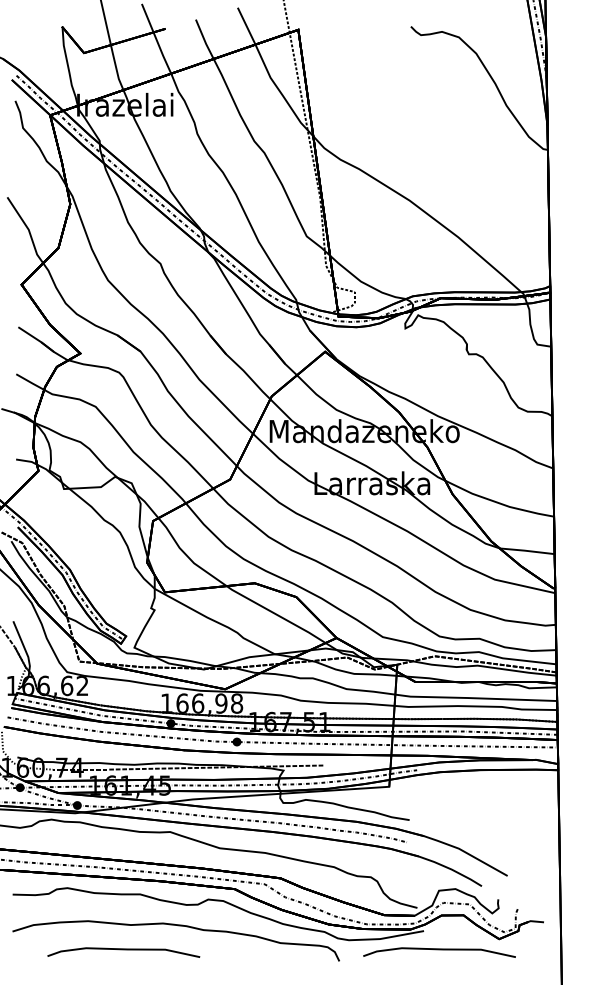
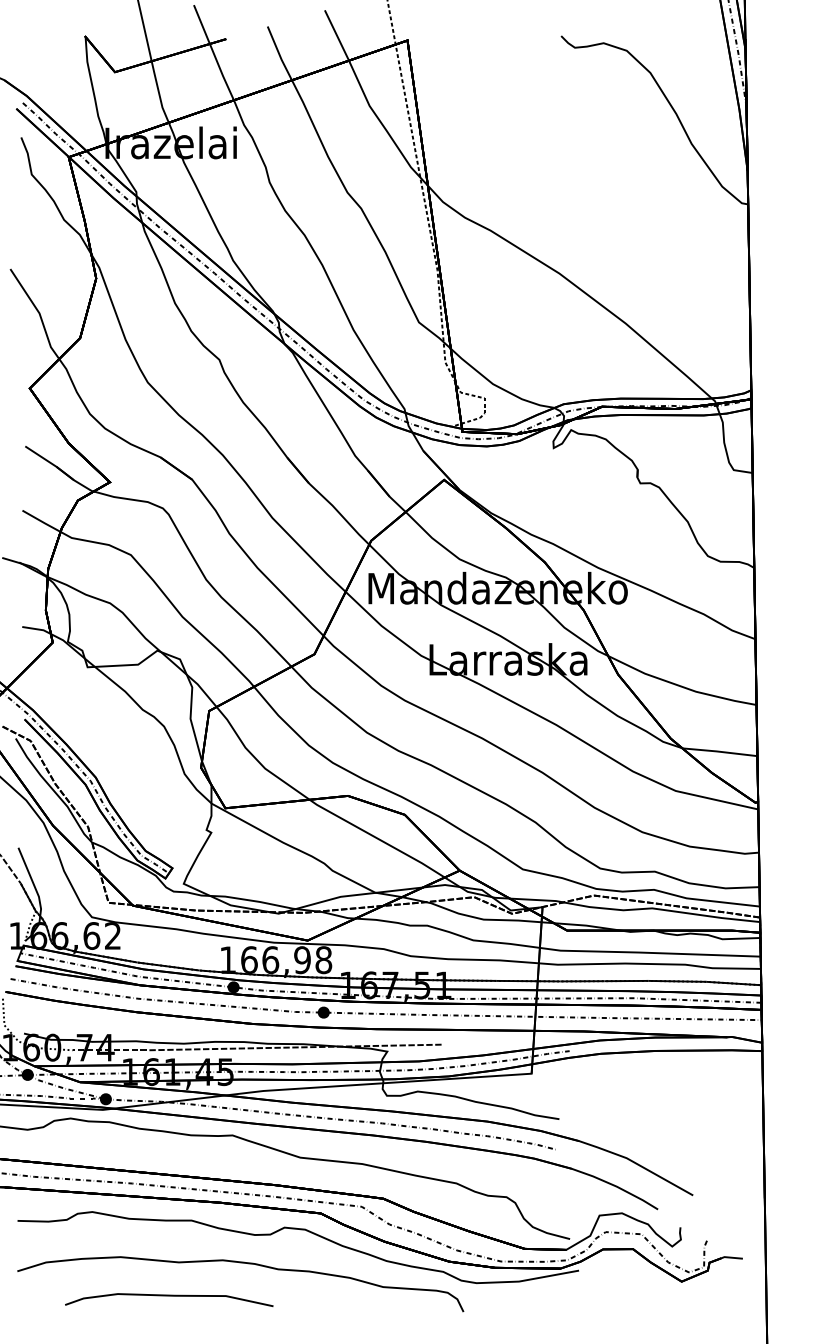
curve: (439, 950) -> (600, 1296), removed

